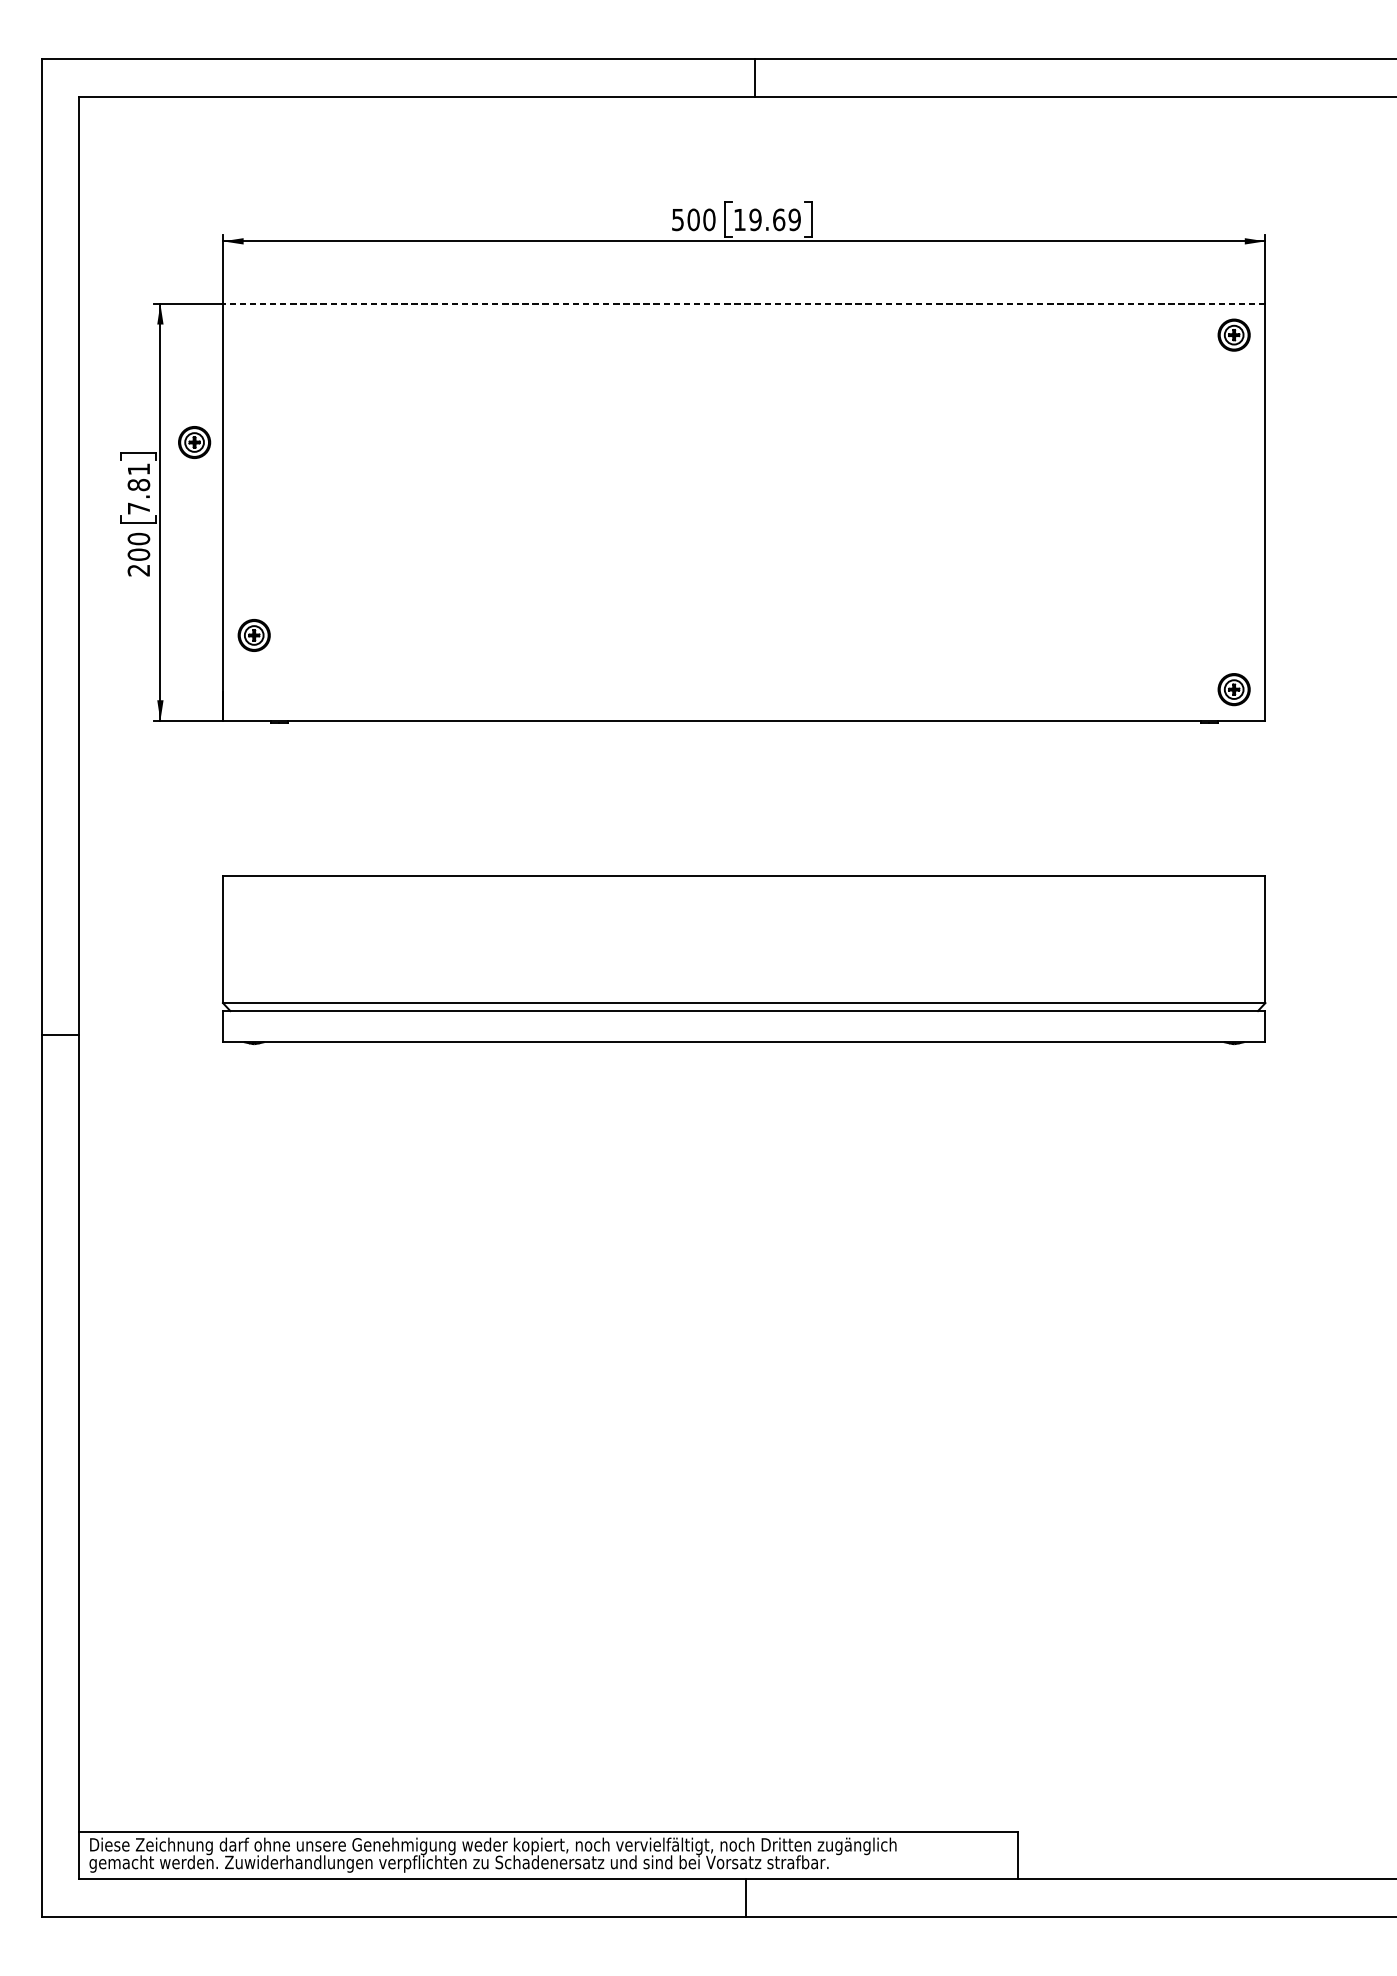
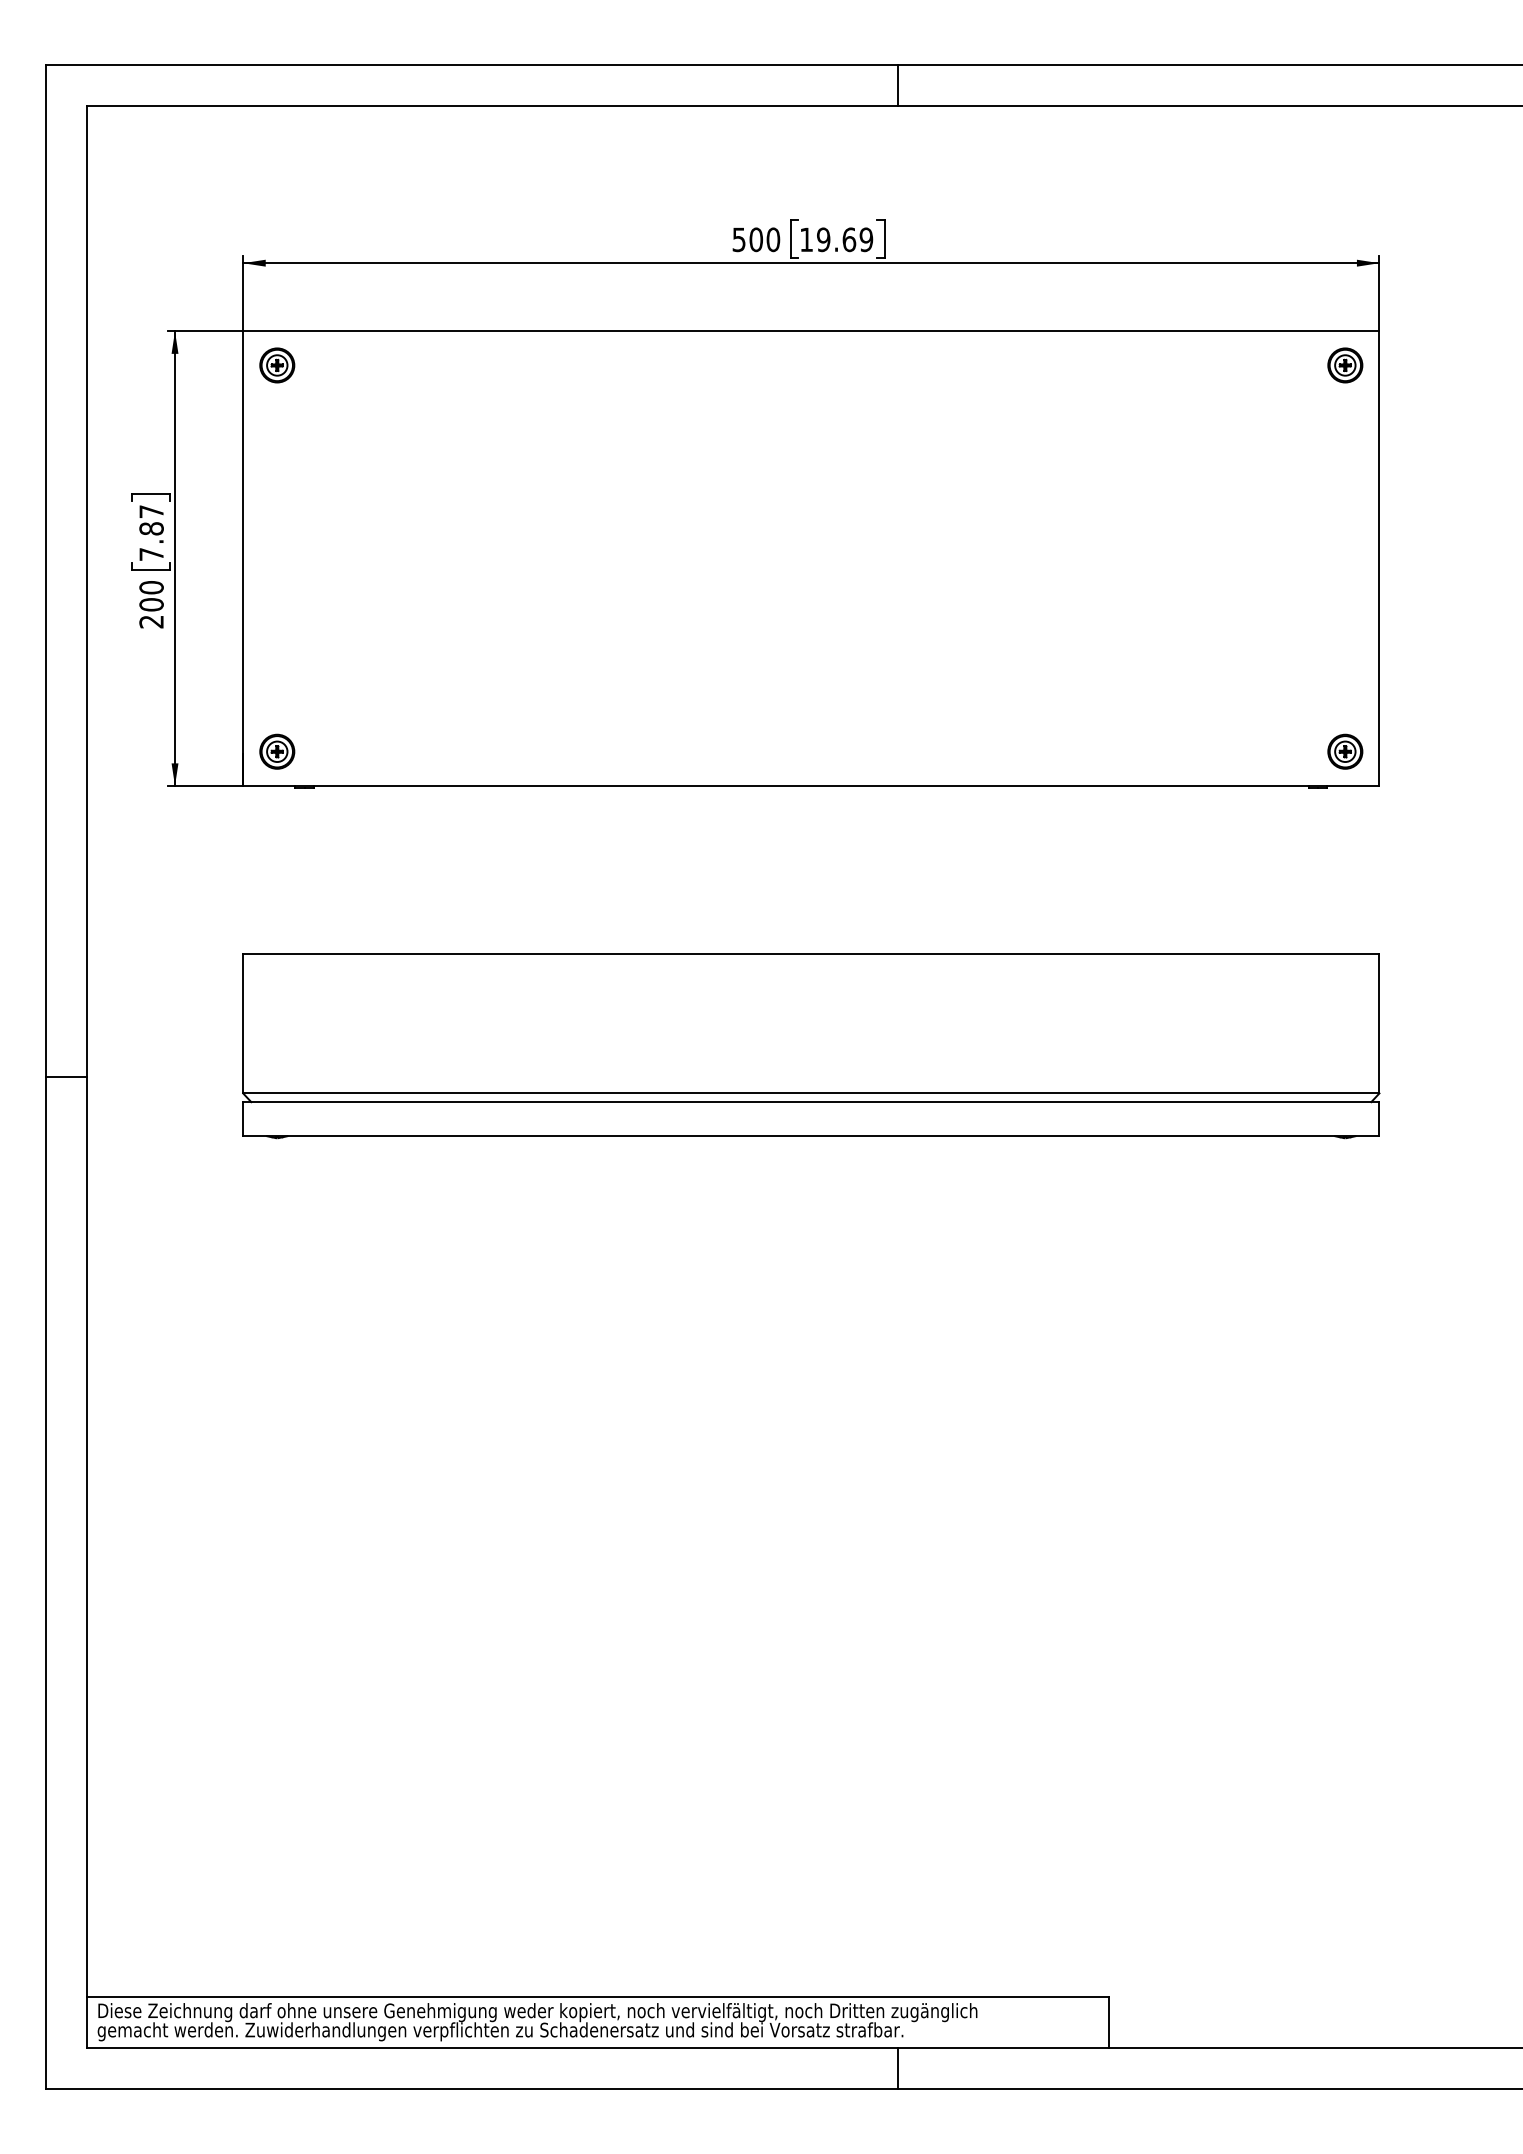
line: (754, 77) -> (897, 84), moved
line: (743, 304) -> (810, 331), dashed -> solid
part: (194, 442) -> (277, 365), moved
text: (138, 469) -> (151, 511), 7.81 -> 7.87
part: (254, 635) -> (277, 751), moved
line: (59, 1035) -> (65, 1077), moved
line: (745, 1897) -> (897, 2068), moved

